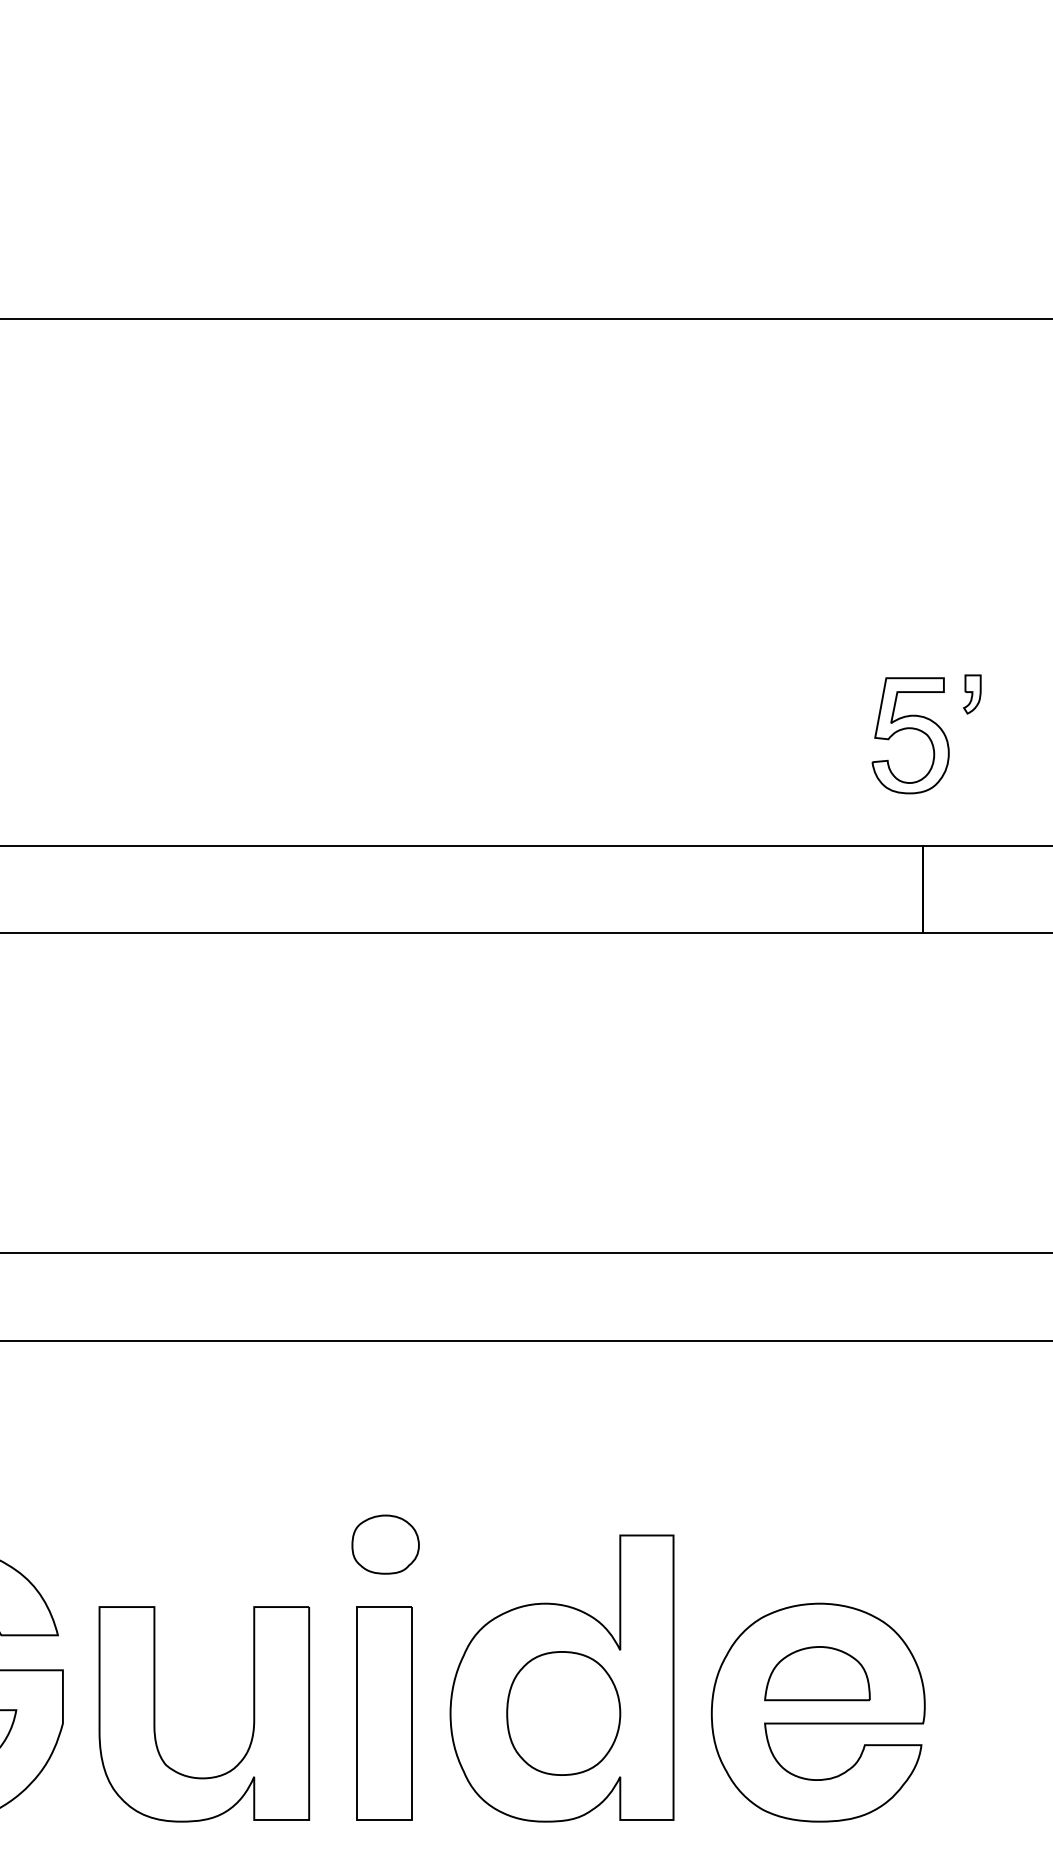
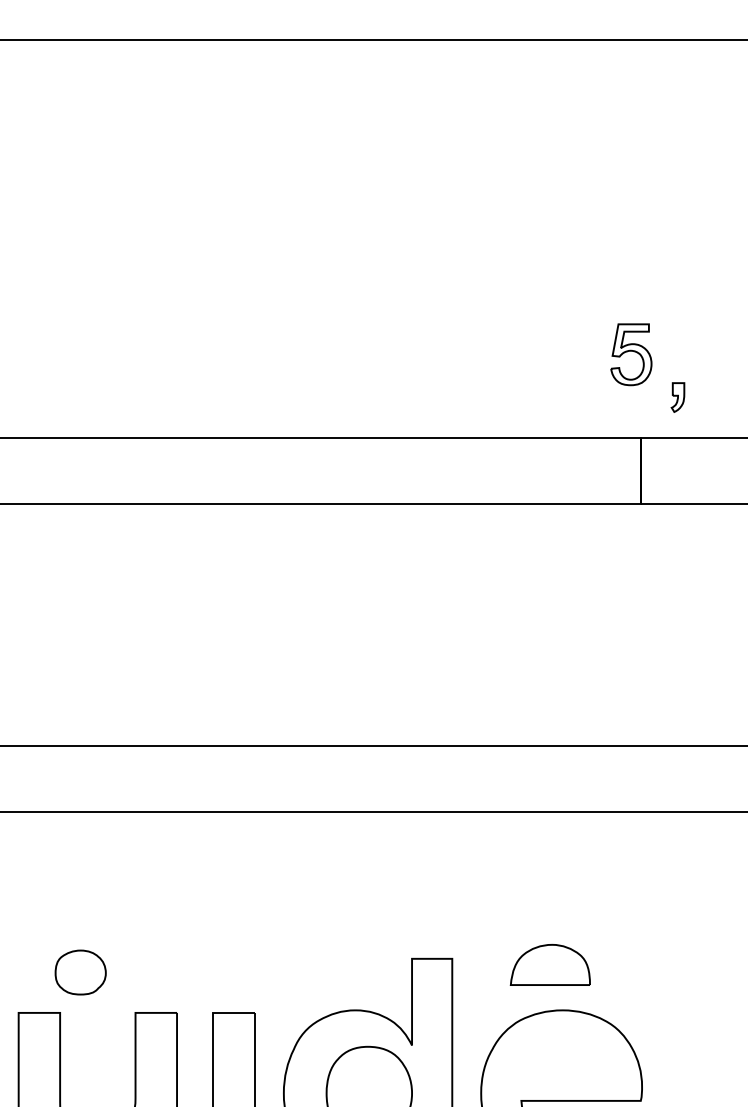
part: (972, 694) -> (678, 397), moved
part: (910, 735) -> (631, 354), size x0.7
part: (385, 1544) -> (80, 972), moved
part: (817, 1673) -> (550, 964), moved

